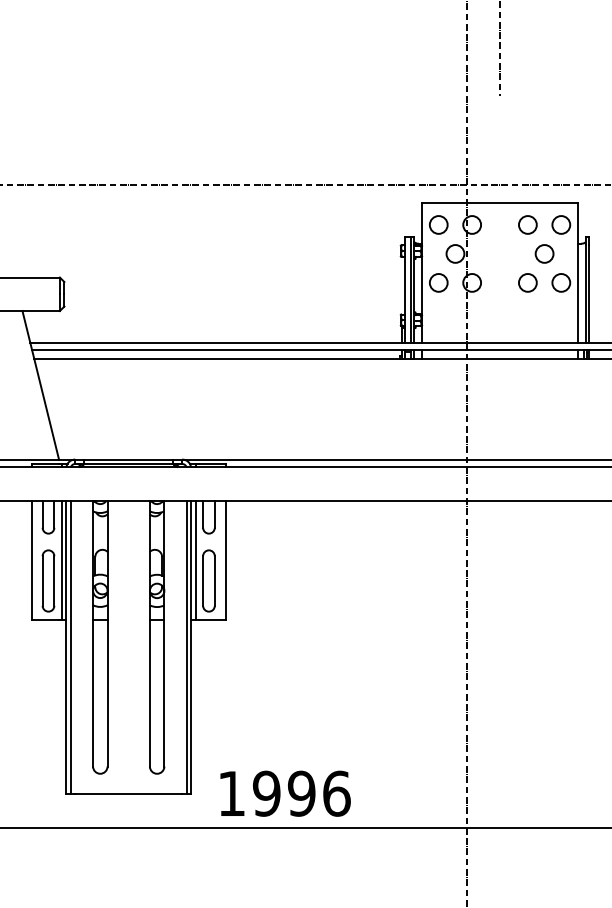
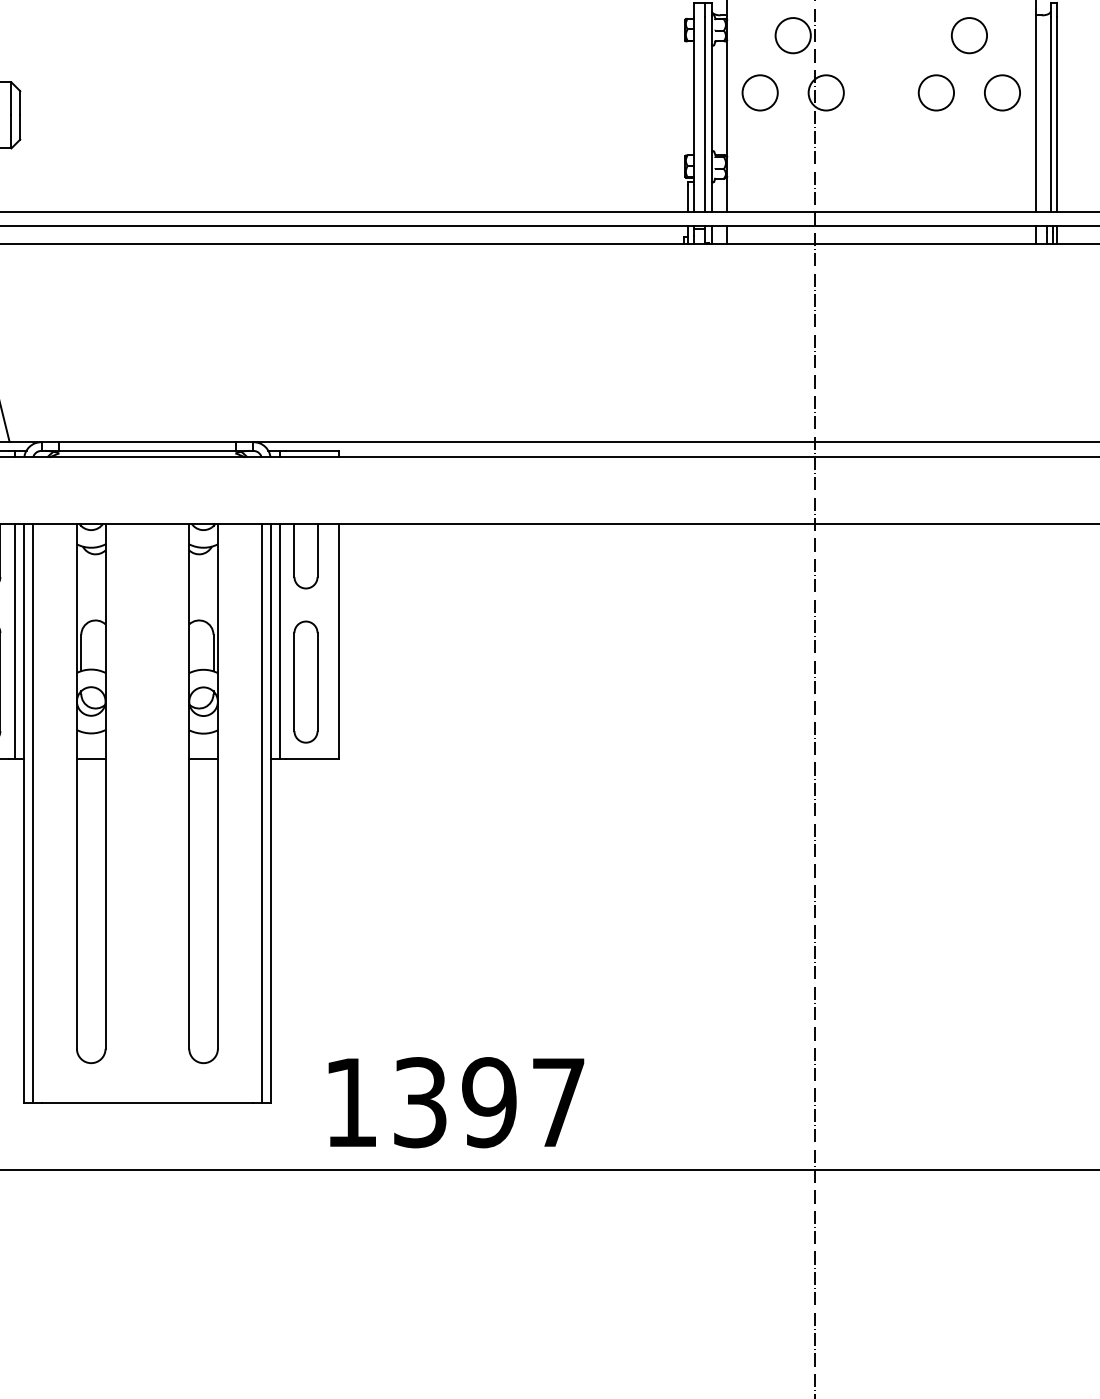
text: (301, 793) -> (488, 1102), 1996 -> 1397

